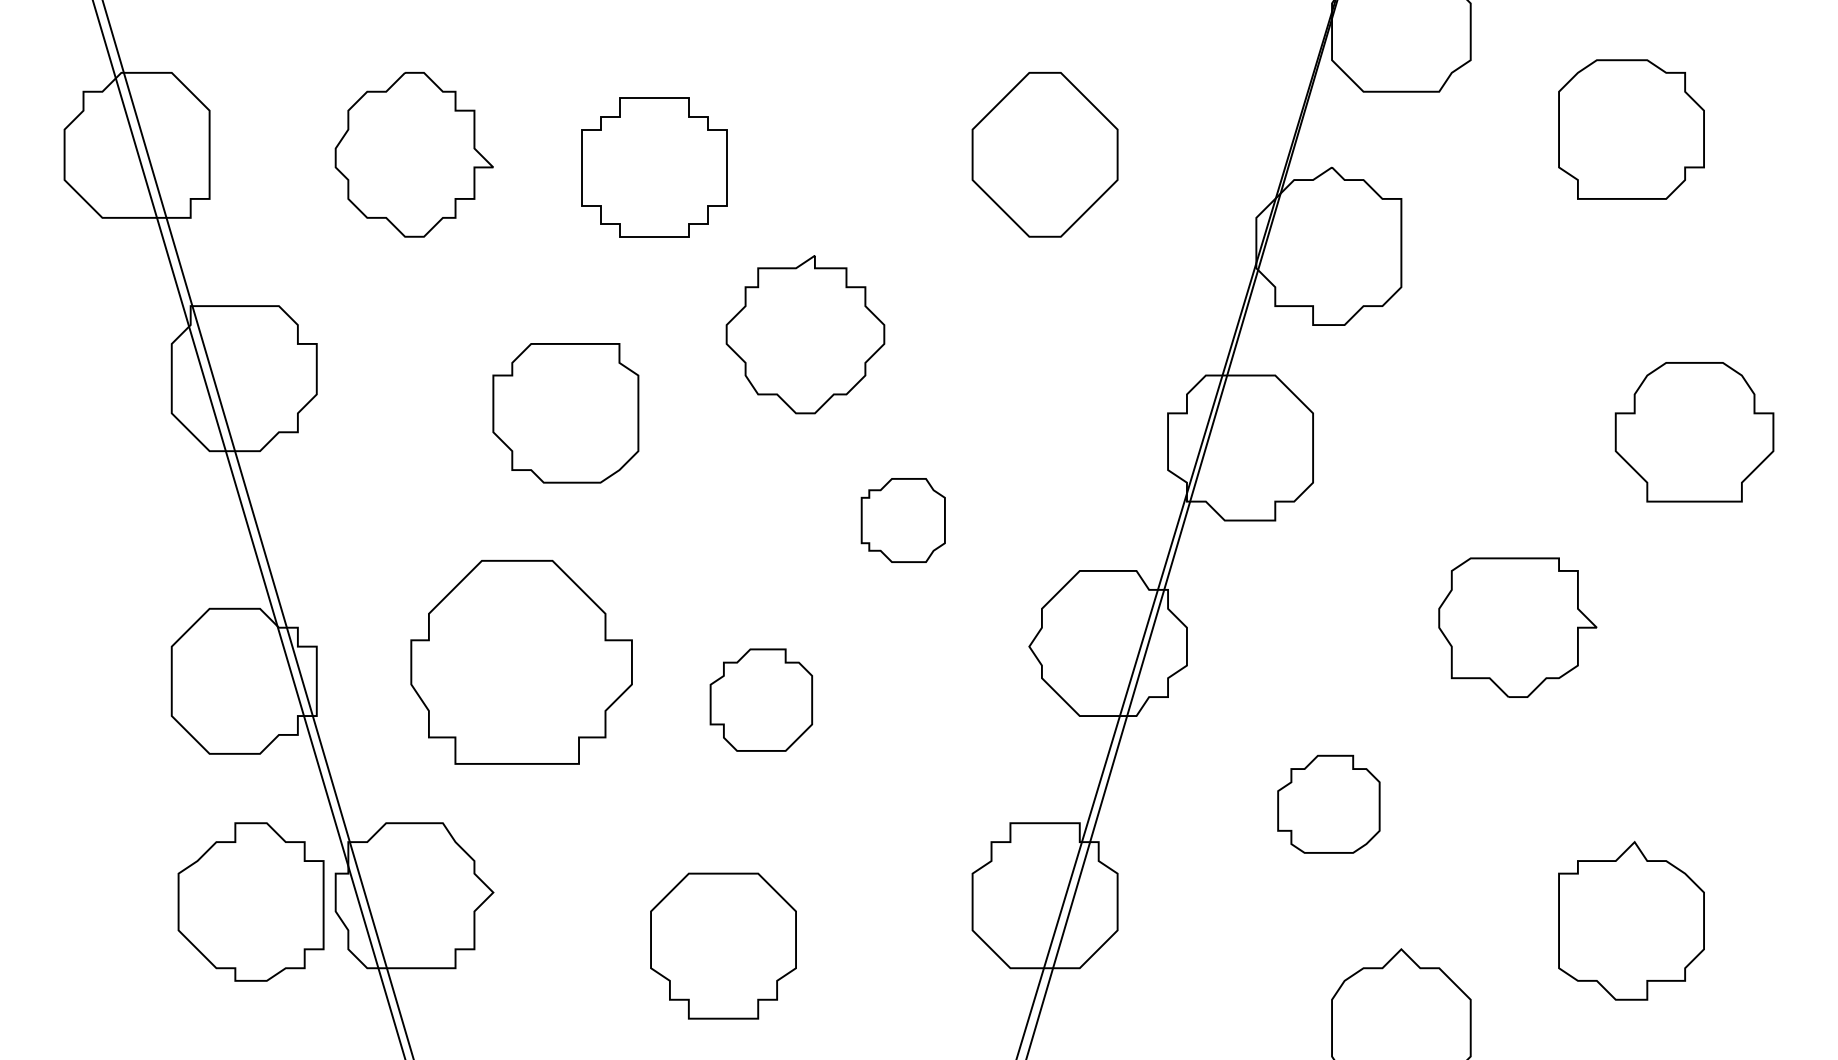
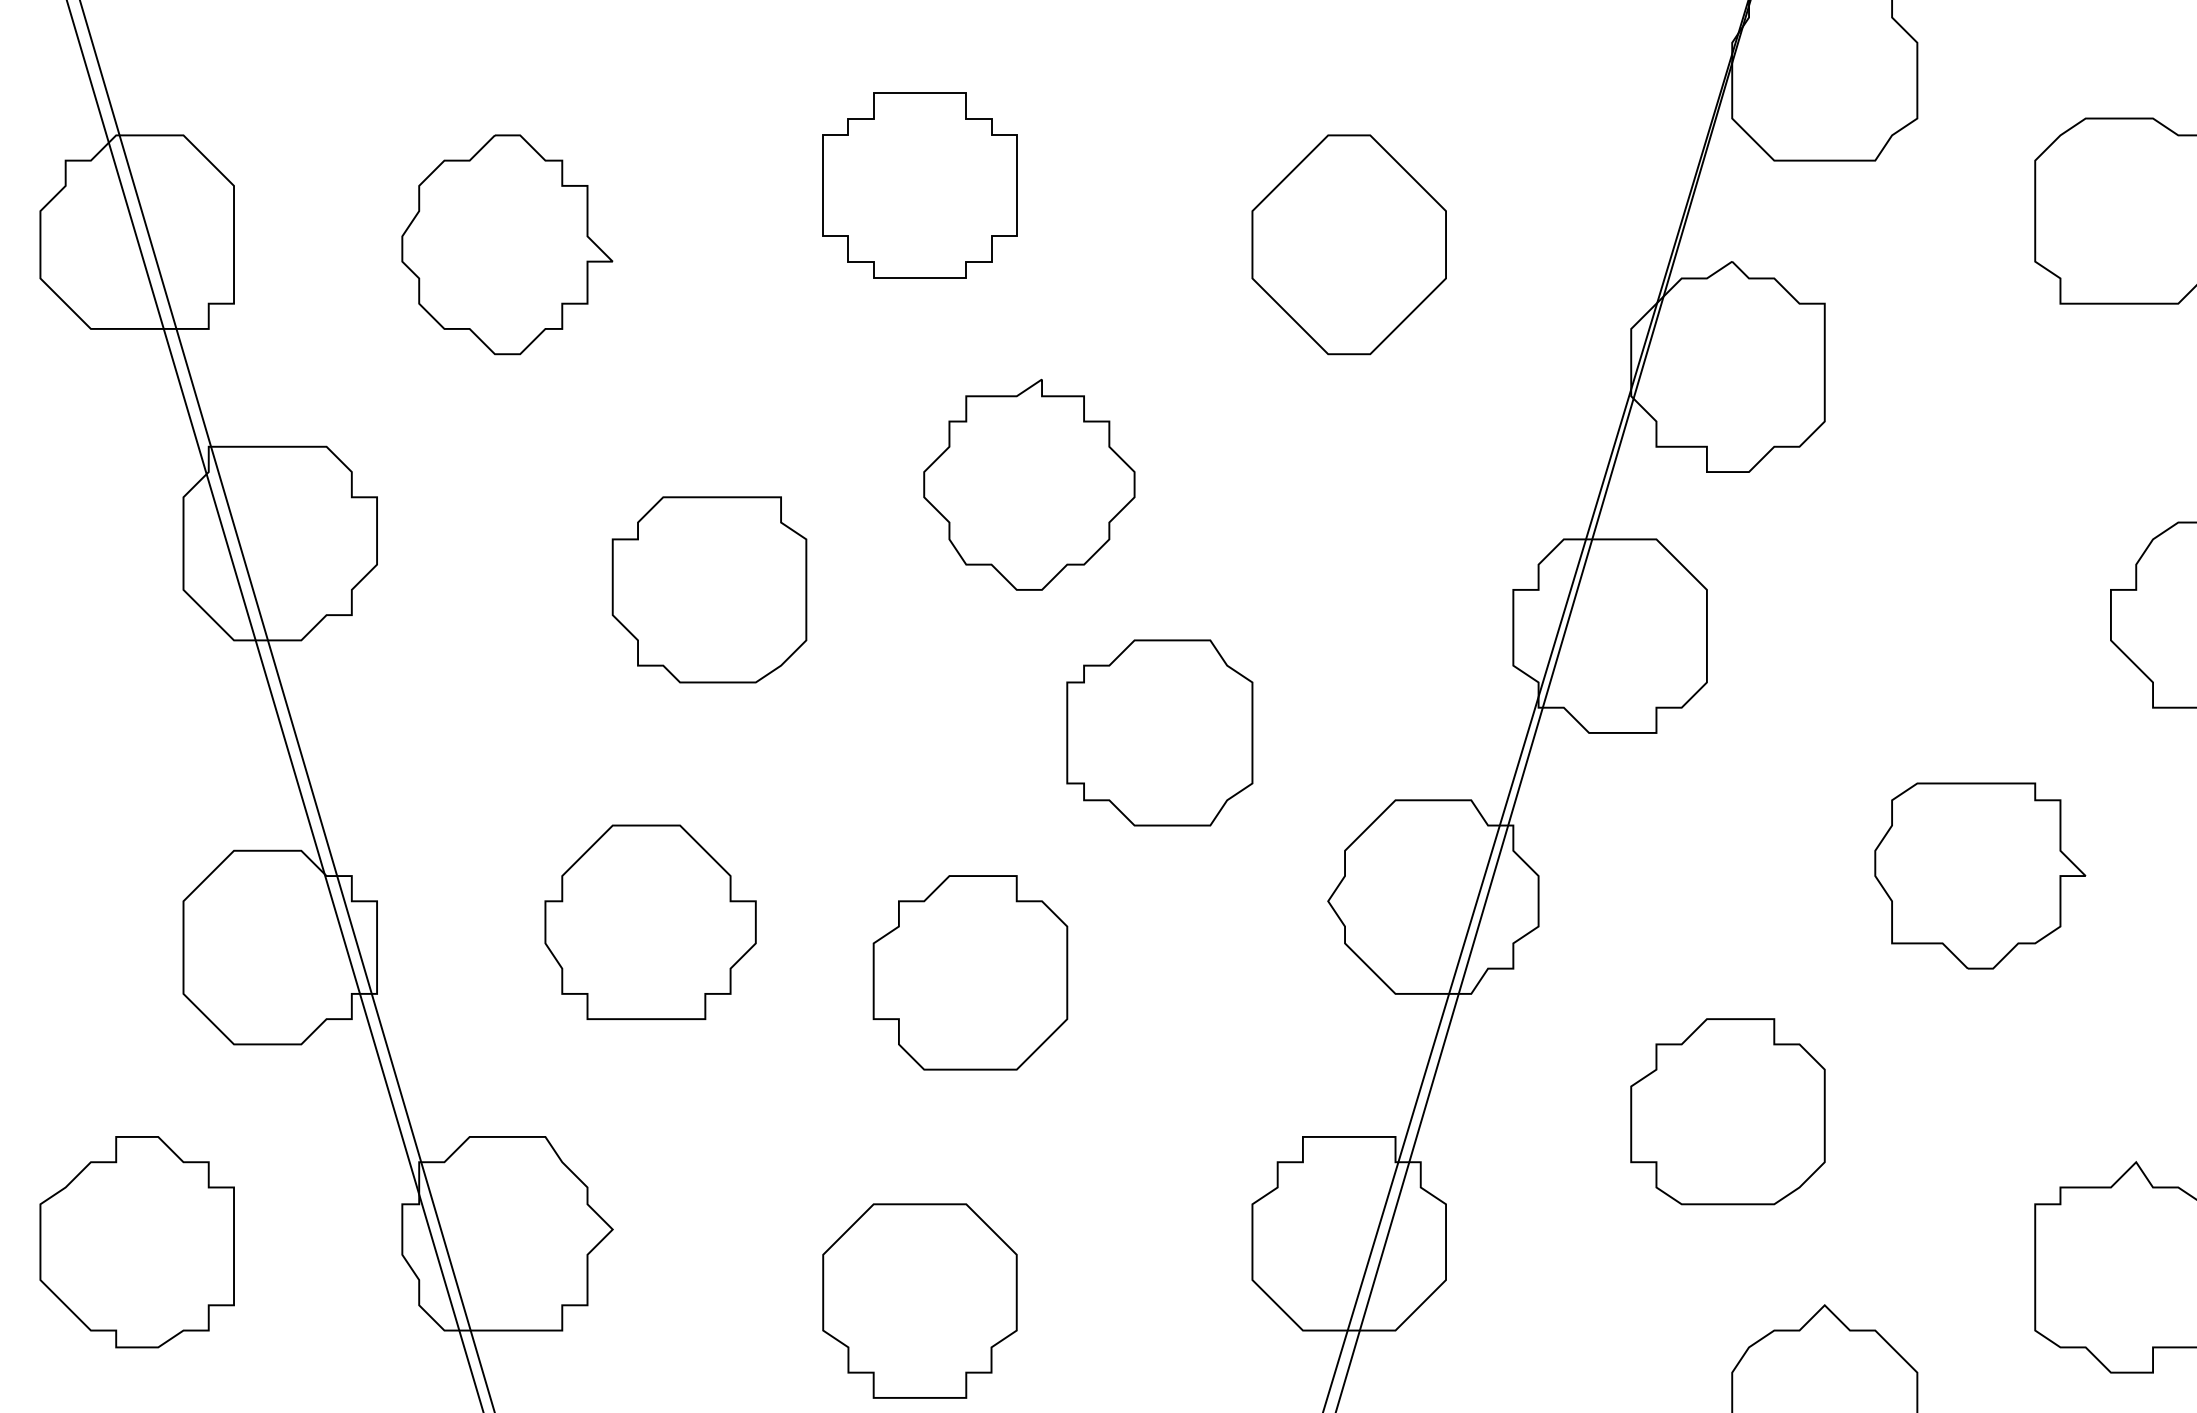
part: (654, 167) -> (919, 185), moved
part: (903, 520) -> (1160, 732), size x1.67
part: (521, 662) -> (650, 922), size x0.71
part: (761, 699) -> (970, 971), size x1.43
part: (1328, 804) -> (1727, 1111), size x1.43
part: (250, 901) -> (136, 1241), moved

